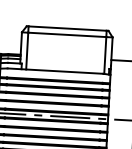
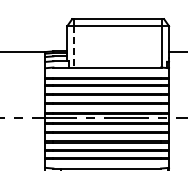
line: (27, 50) -> (74, 46), solid -> dashed

